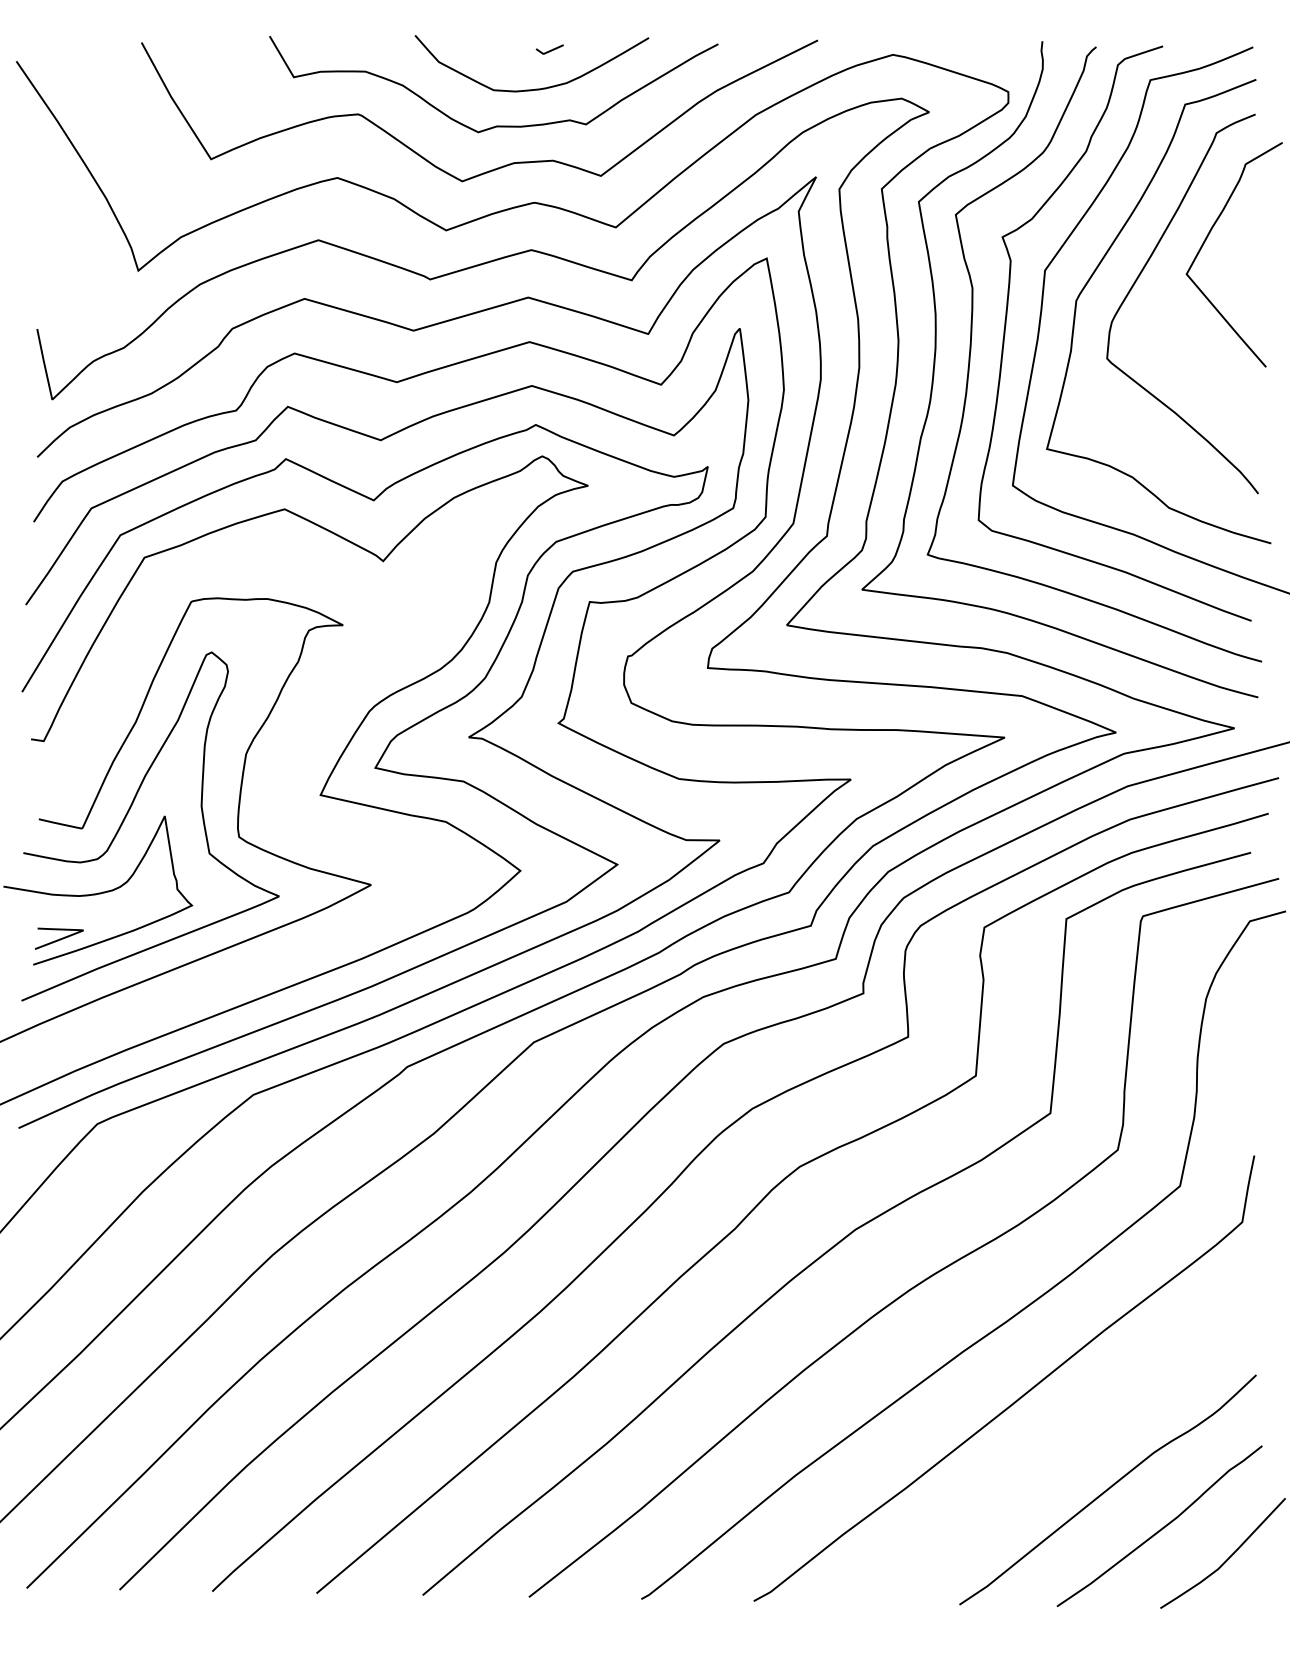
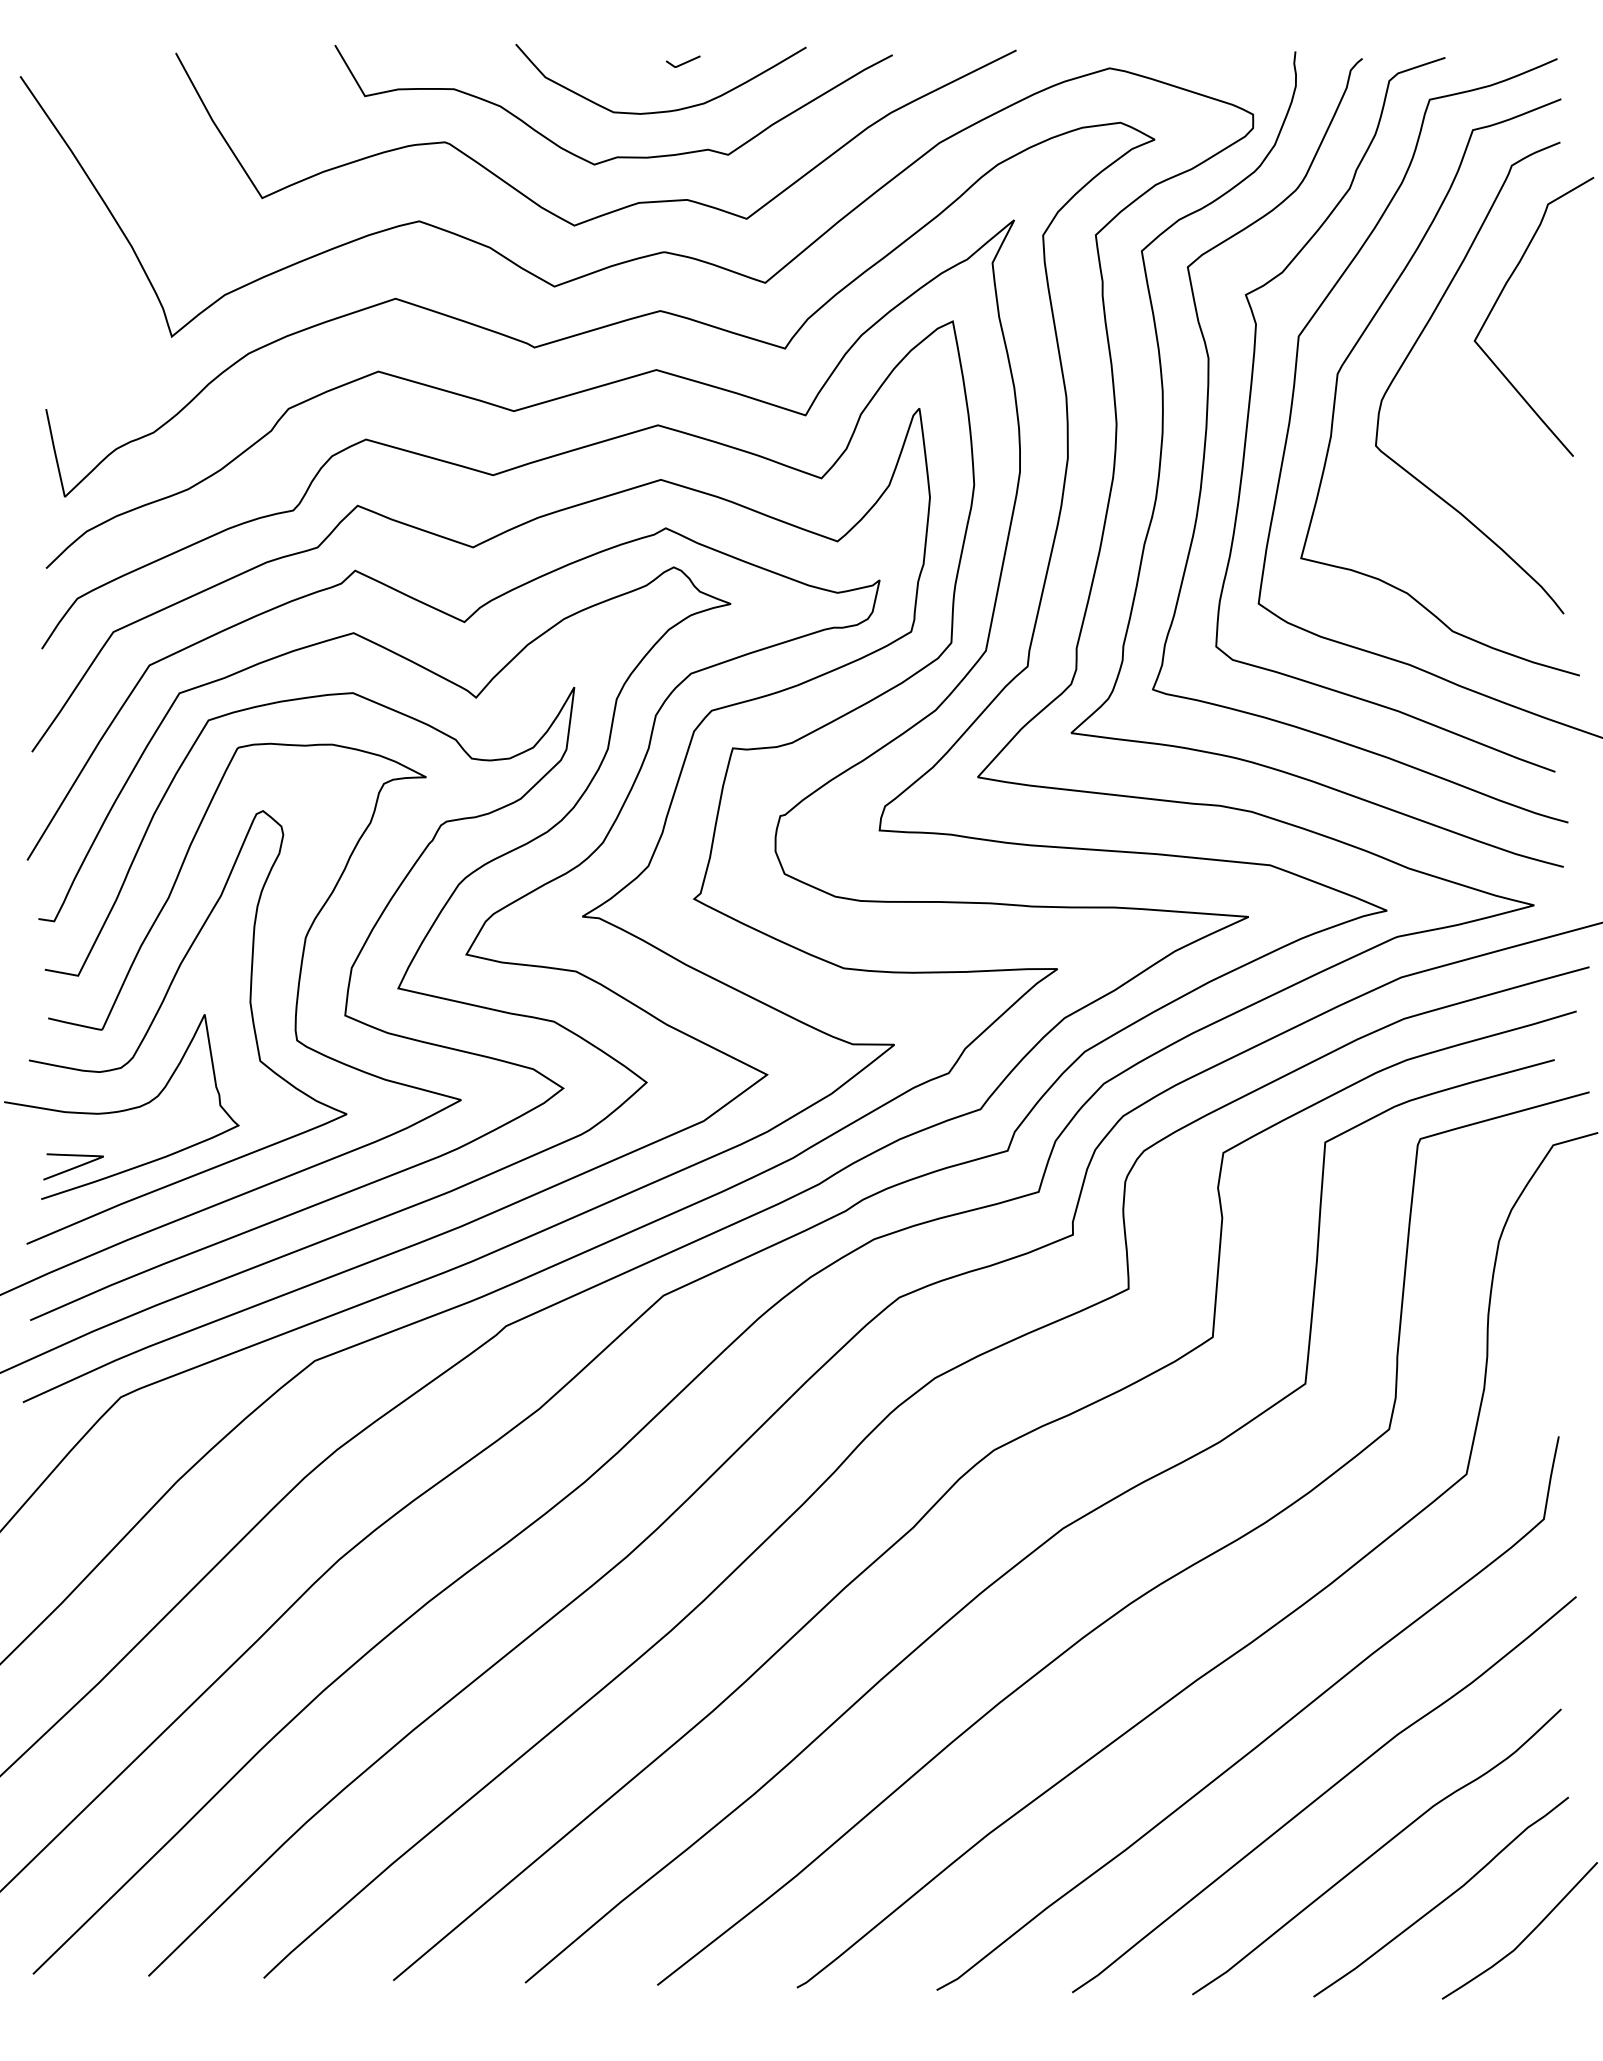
curve: (277, 812) -> (344, 1010), added
curve: (1065, 1443) -> (1324, 1794), added

